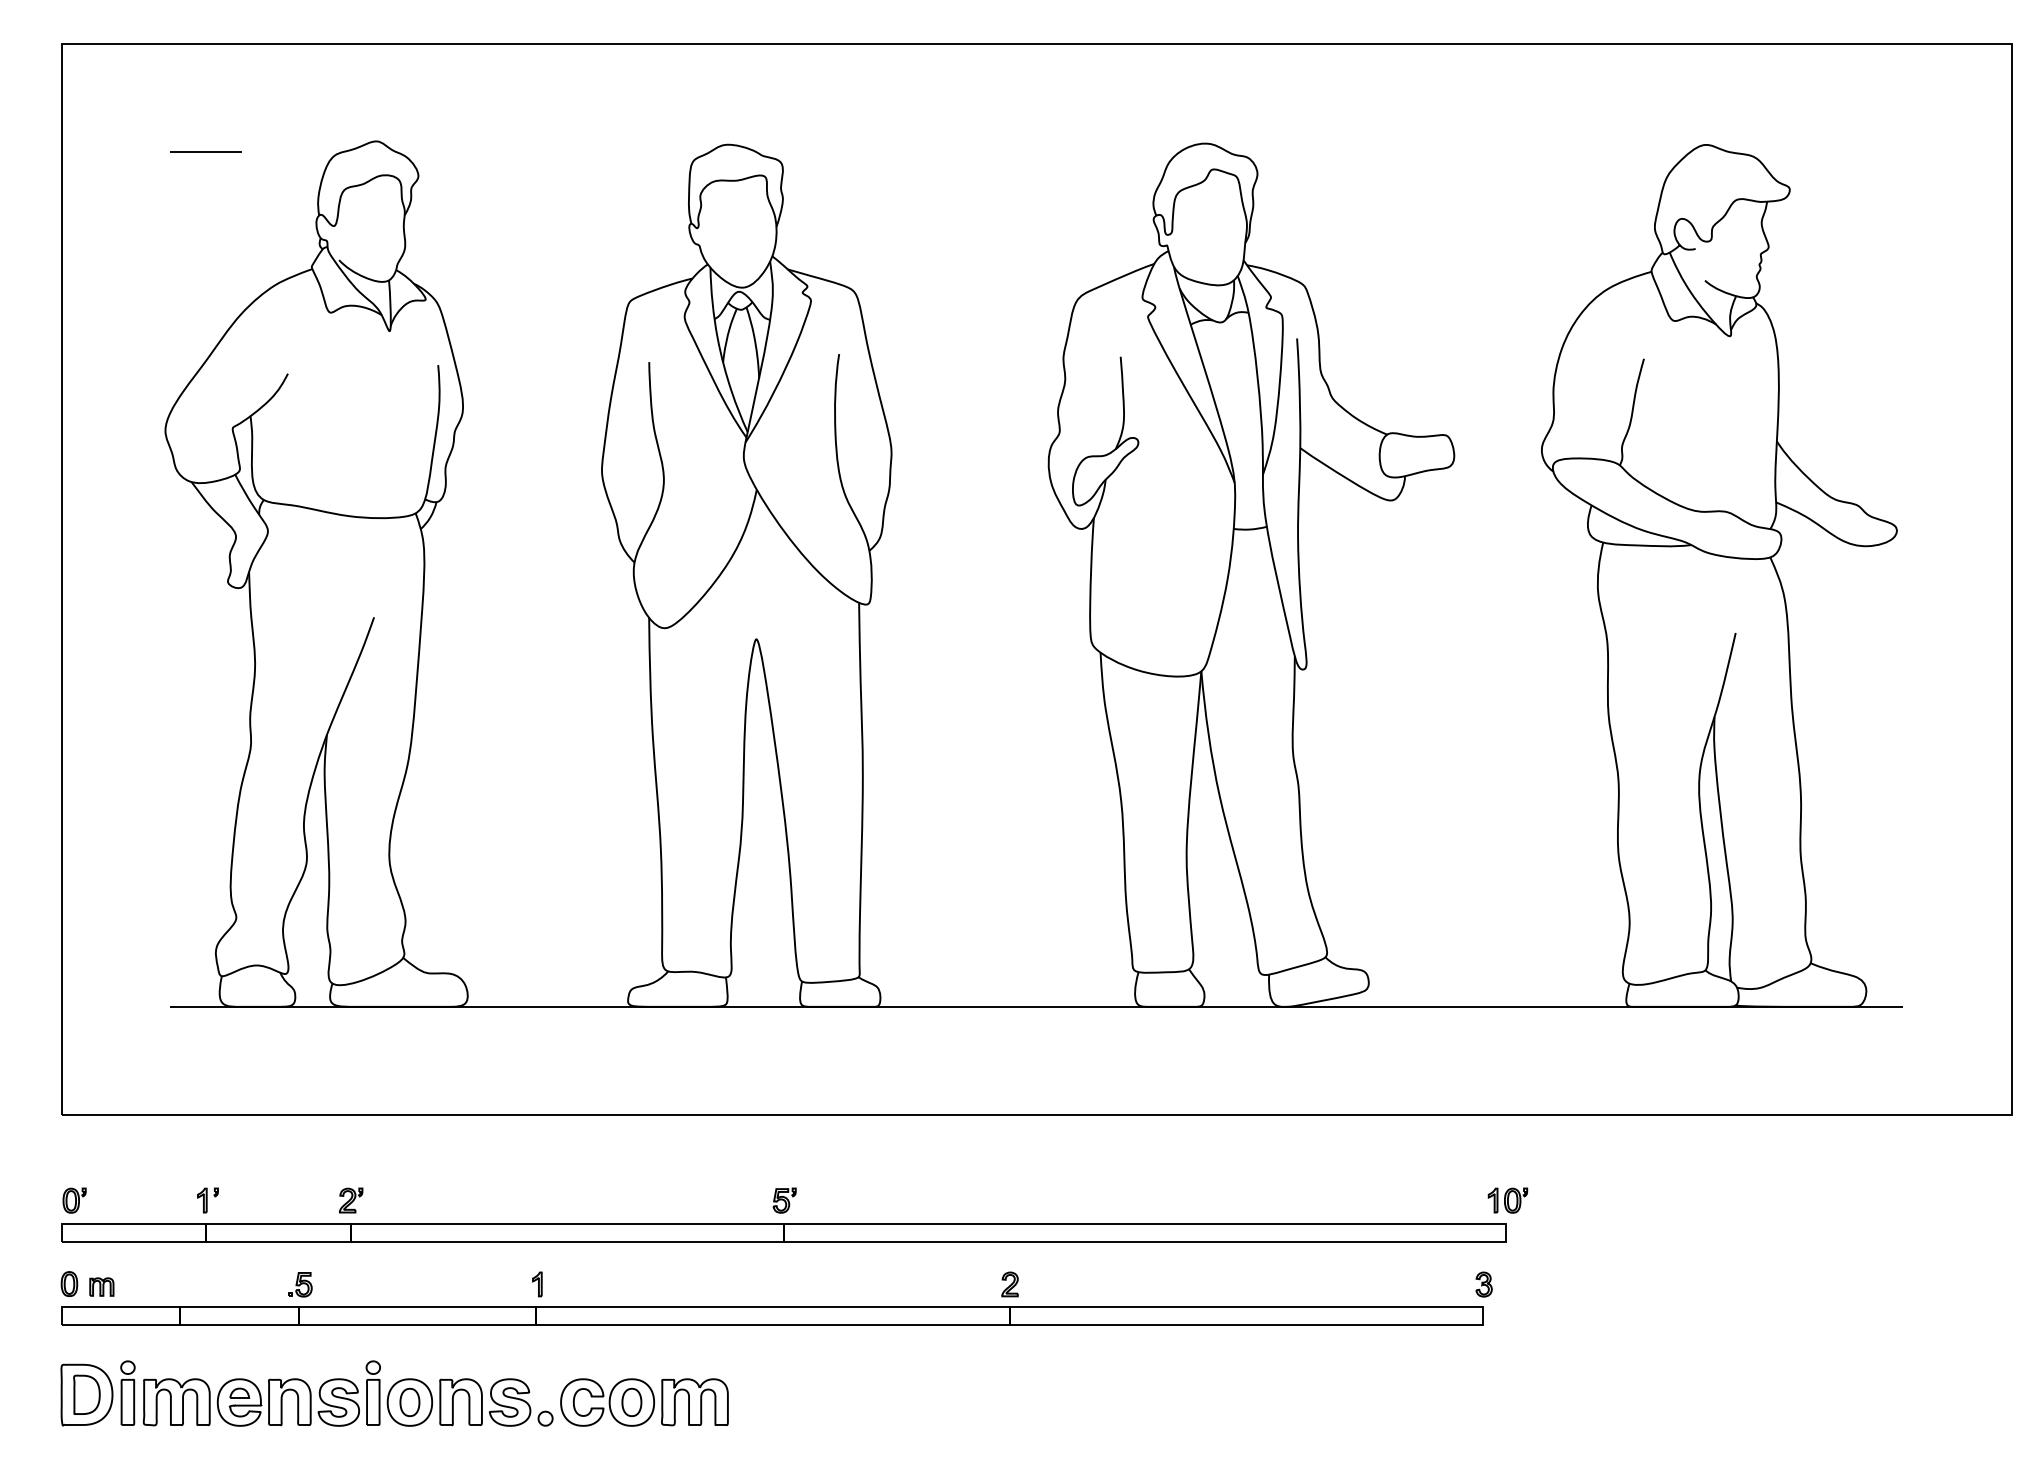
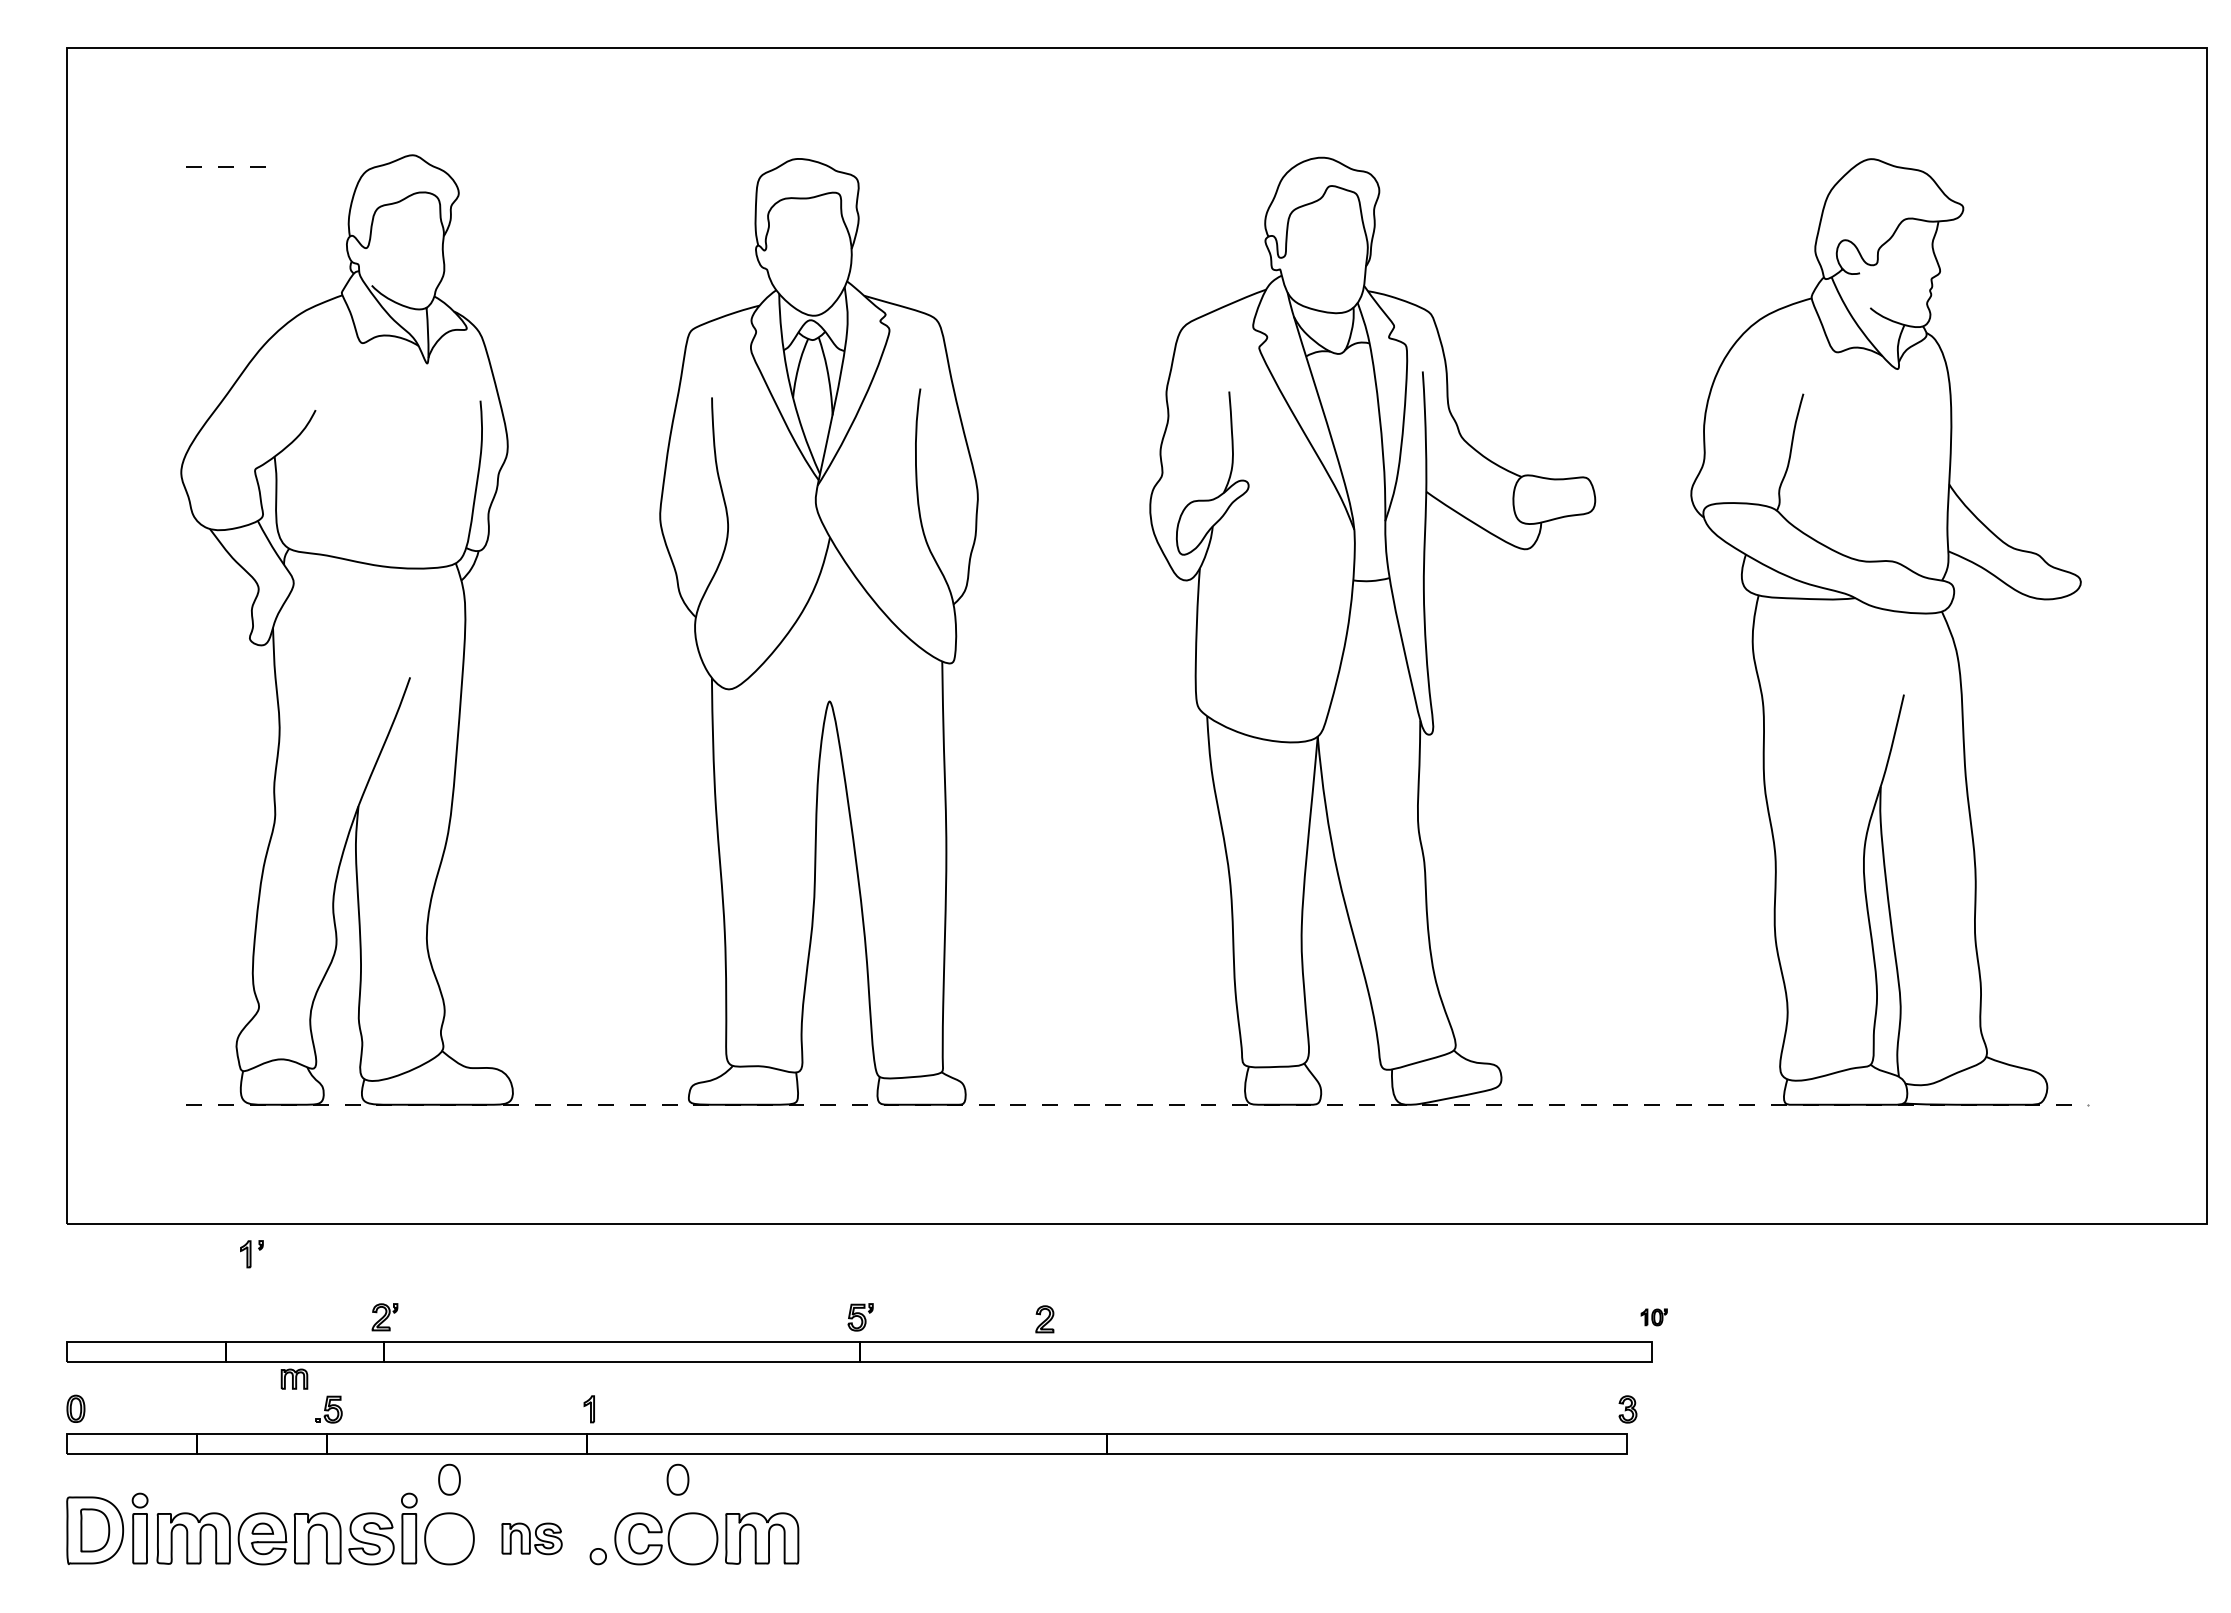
line: (205, 152) -> (225, 167), solid -> dashed
line: (1037, 1006) -> (1137, 1104), solid -> dashed
part: (74, 1200) -> (81, 1317), removed
part: (207, 1200) -> (251, 1254), moved
part: (1508, 1200) -> (1654, 1317), size x0.6
part: (1009, 1284) -> (1044, 1319), moved
part: (101, 1286) -> (294, 1378), moved
part: (409, 1402) -> (449, 1479), moved
part: (484, 1402) -> (531, 1538), size x0.6
part: (631, 1402) -> (677, 1479), moved

